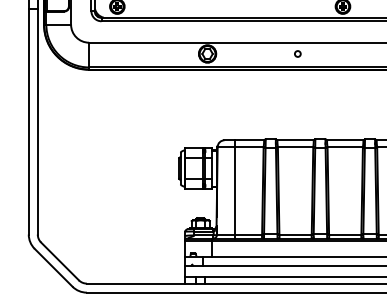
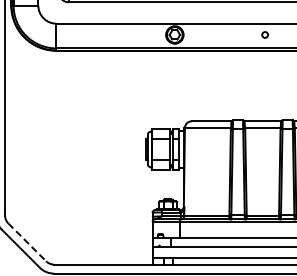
line: (234, 189) -> (201, 170), removed
line: (60, 261) -> (27, 242), solid -> dashed

